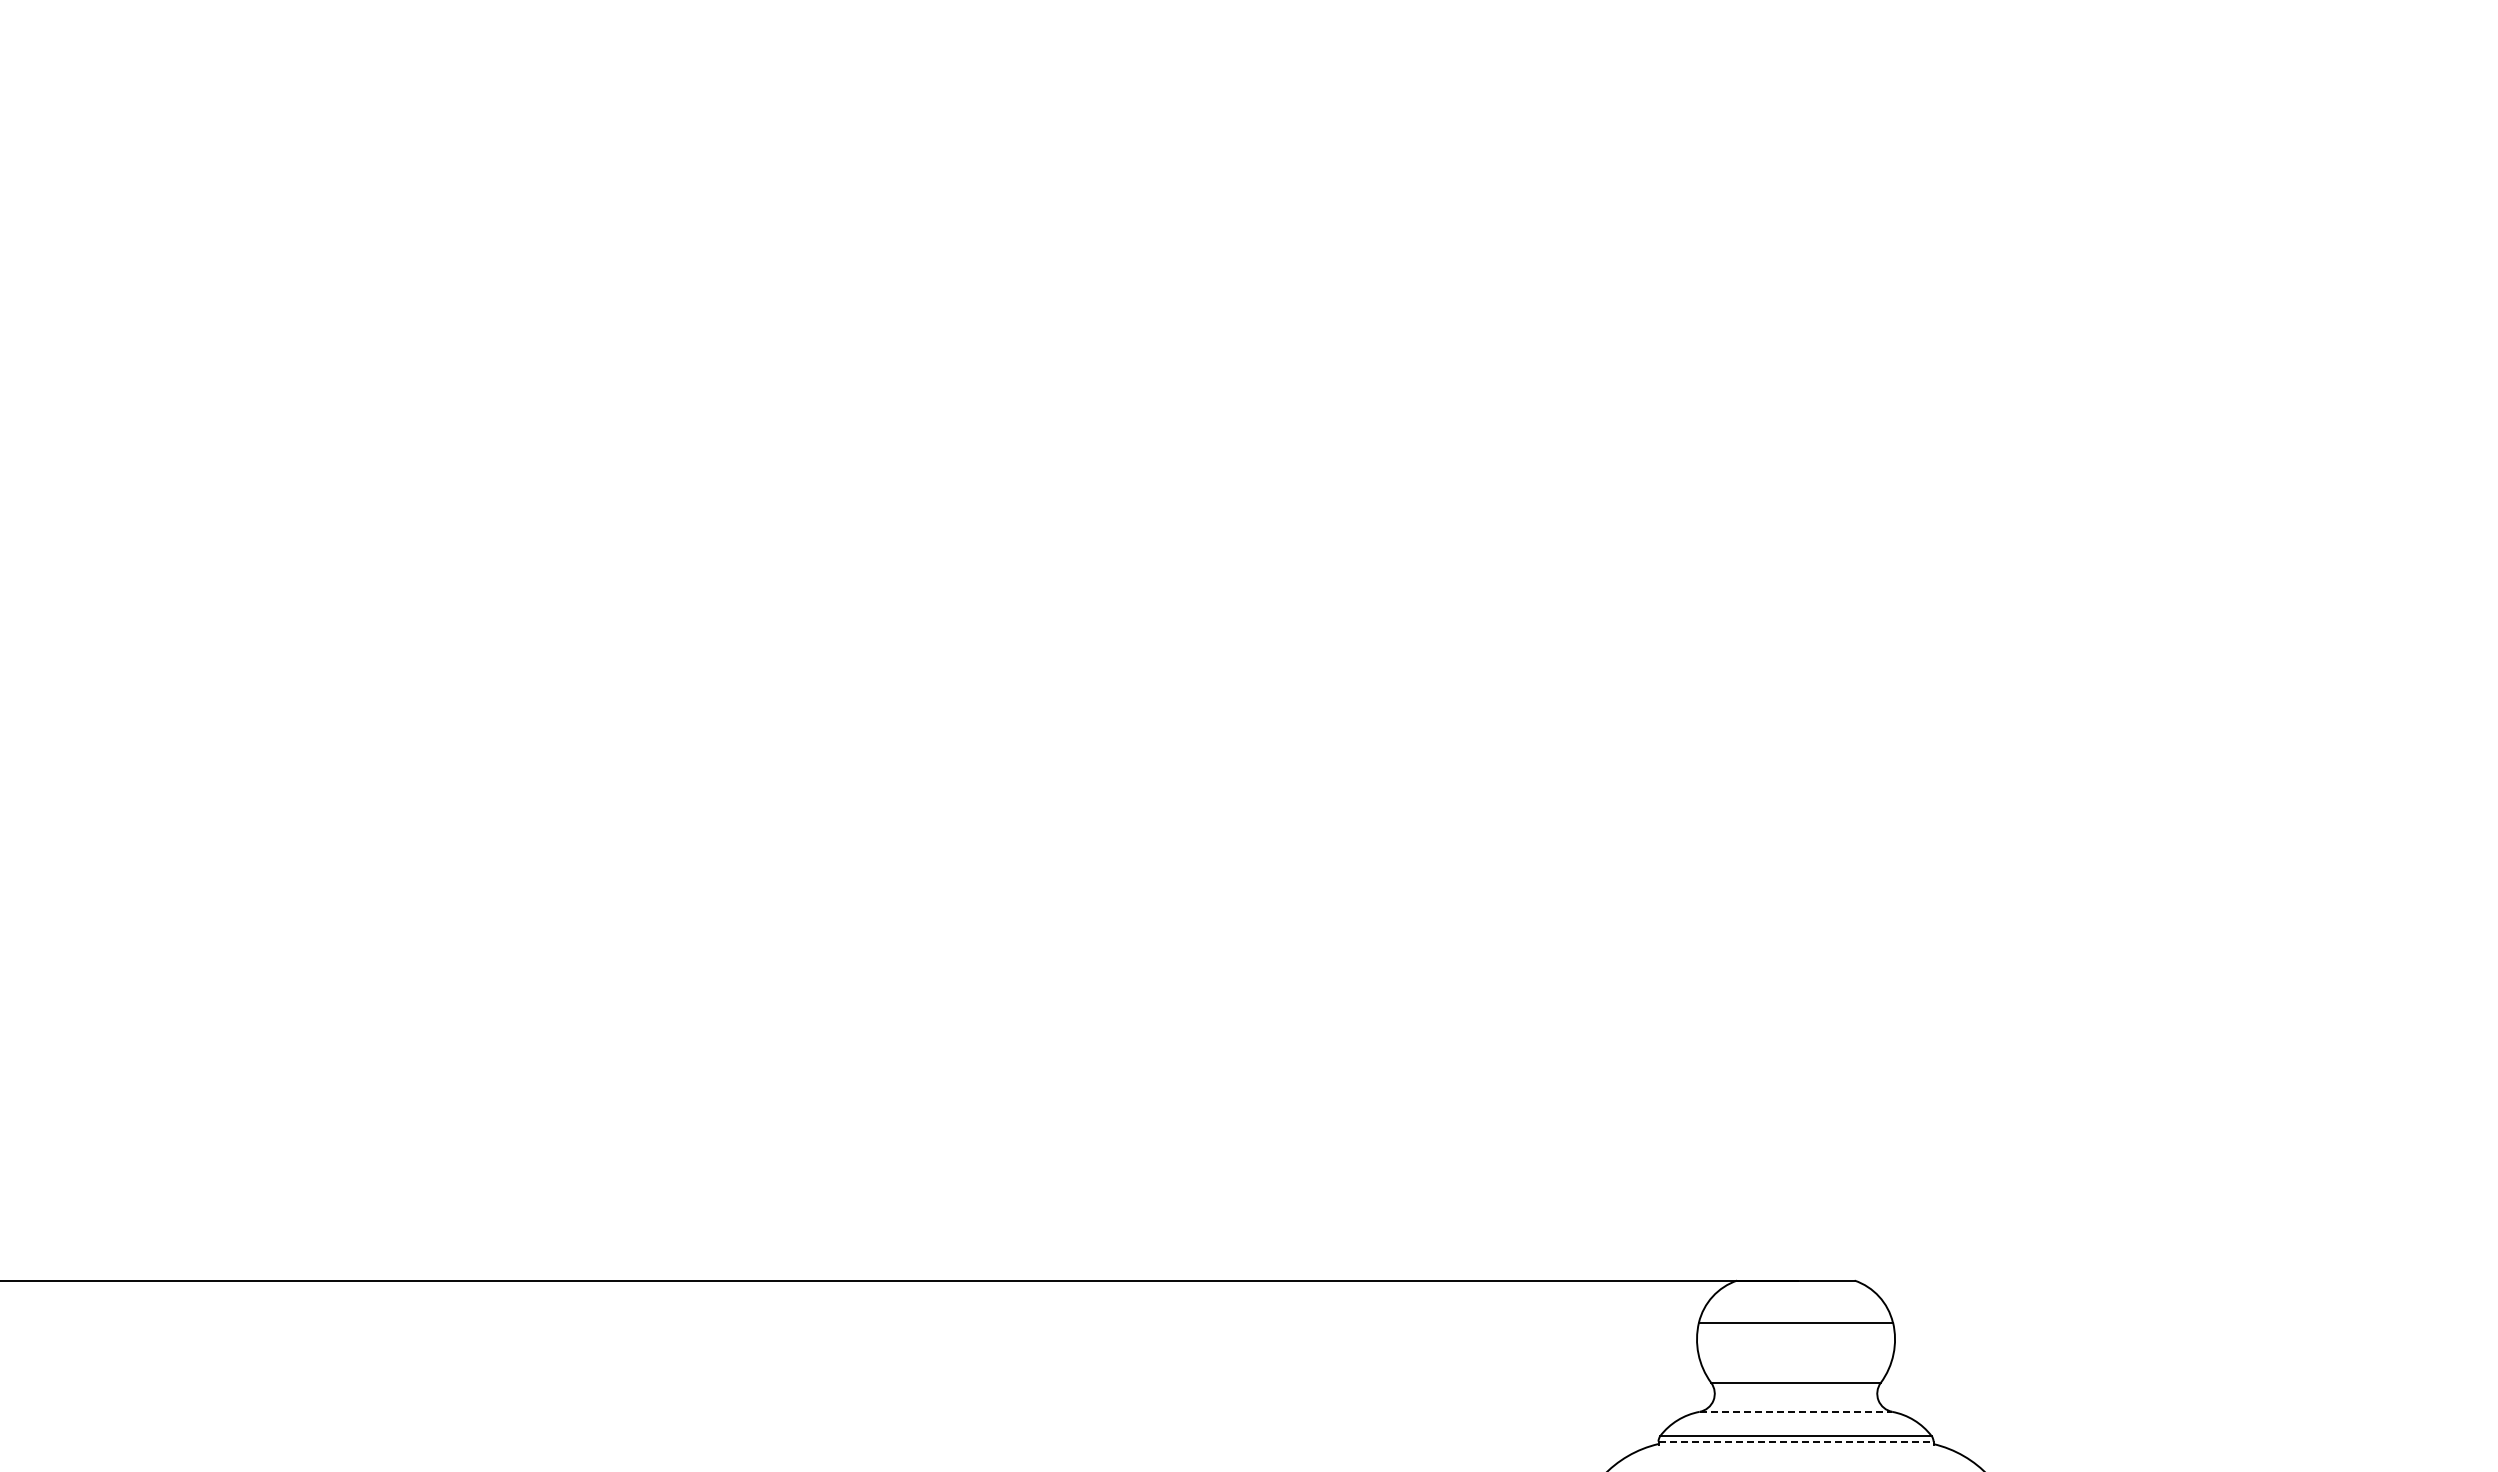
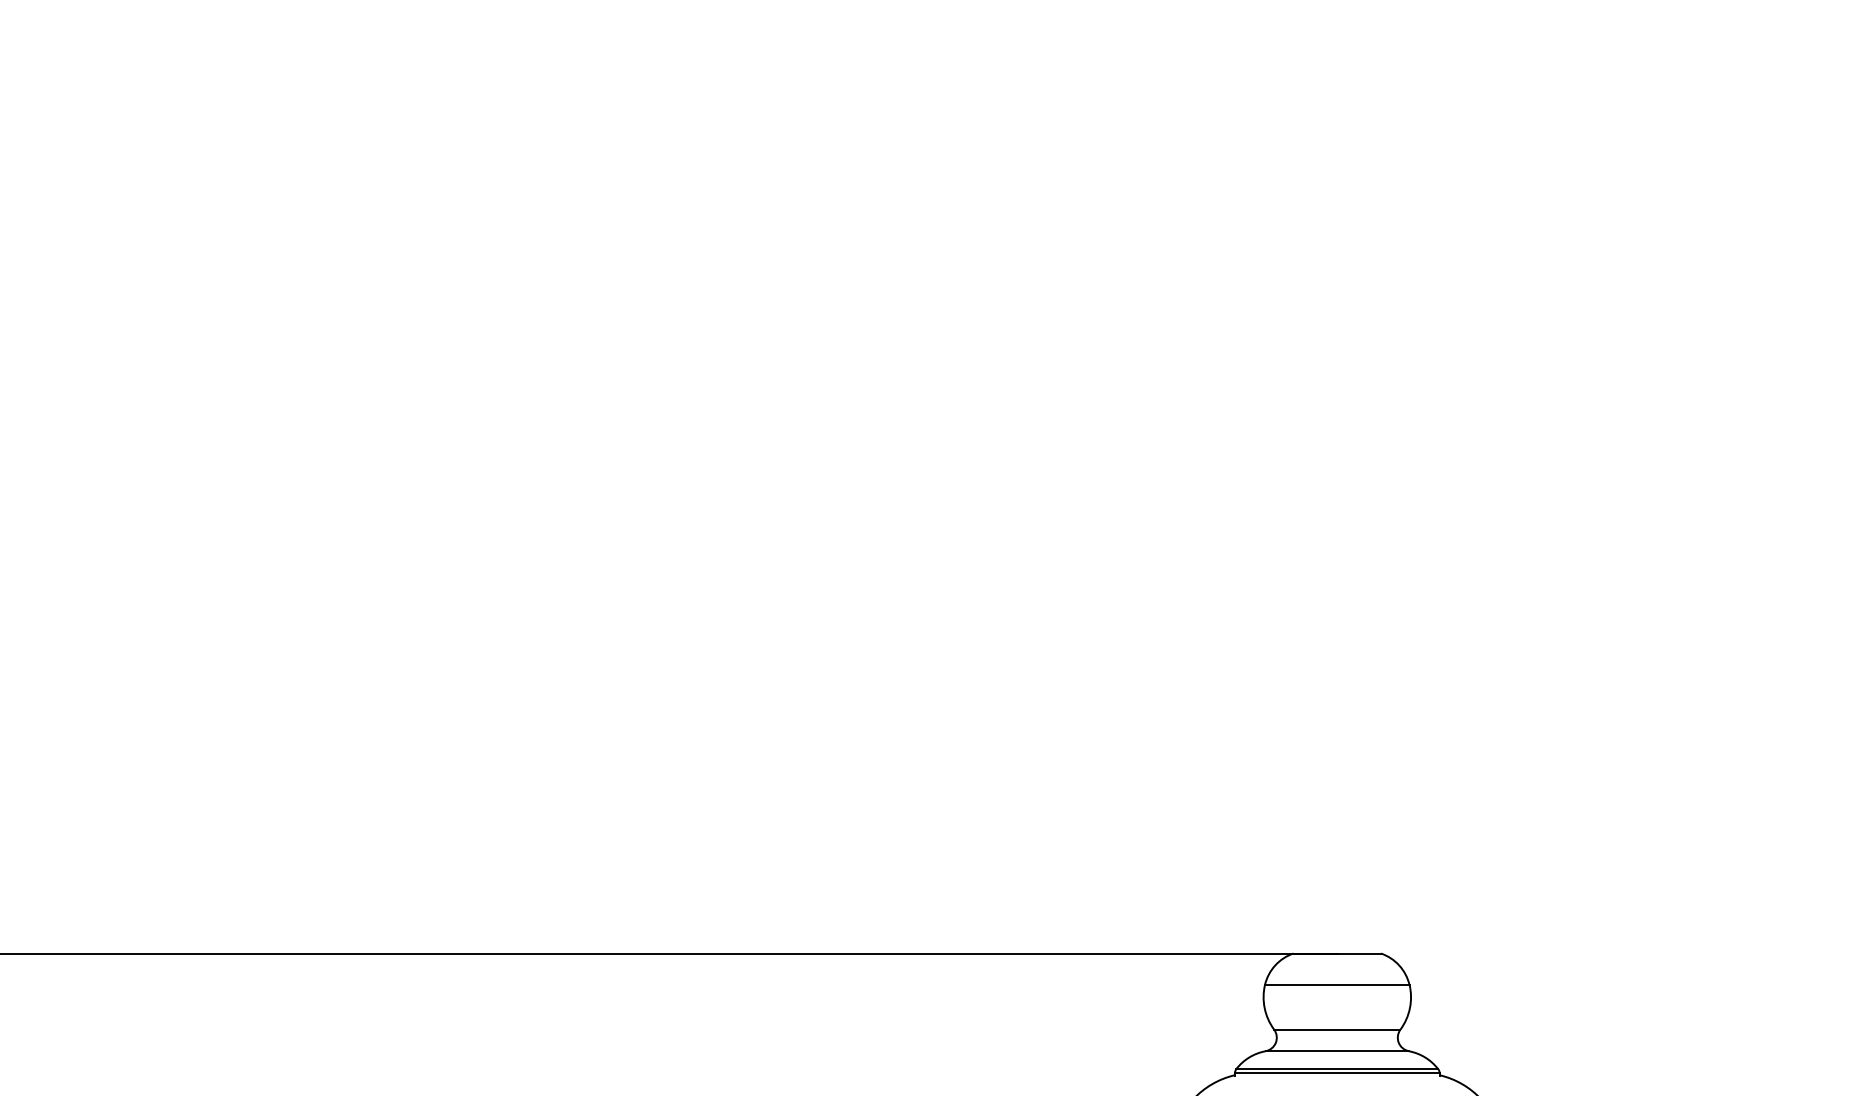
line: (1796, 1411) -> (1337, 1050), dashed -> solid
line: (1796, 1441) -> (1337, 1073), dashed -> solid

